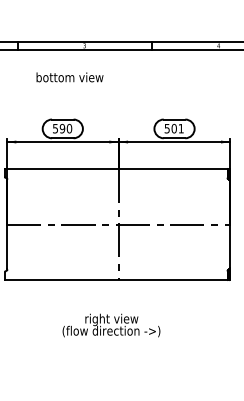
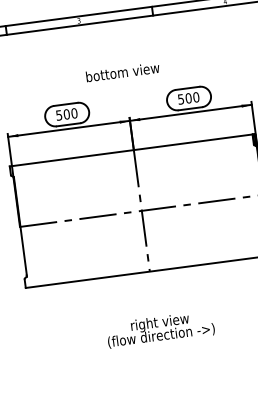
text: (69, 77) -> (122, 72), moved
text: (62, 128) -> (66, 114), 590 -> 500
text: (180, 128) -> (195, 97), 501 -> 500
text: (111, 325) -> (160, 329), moved

